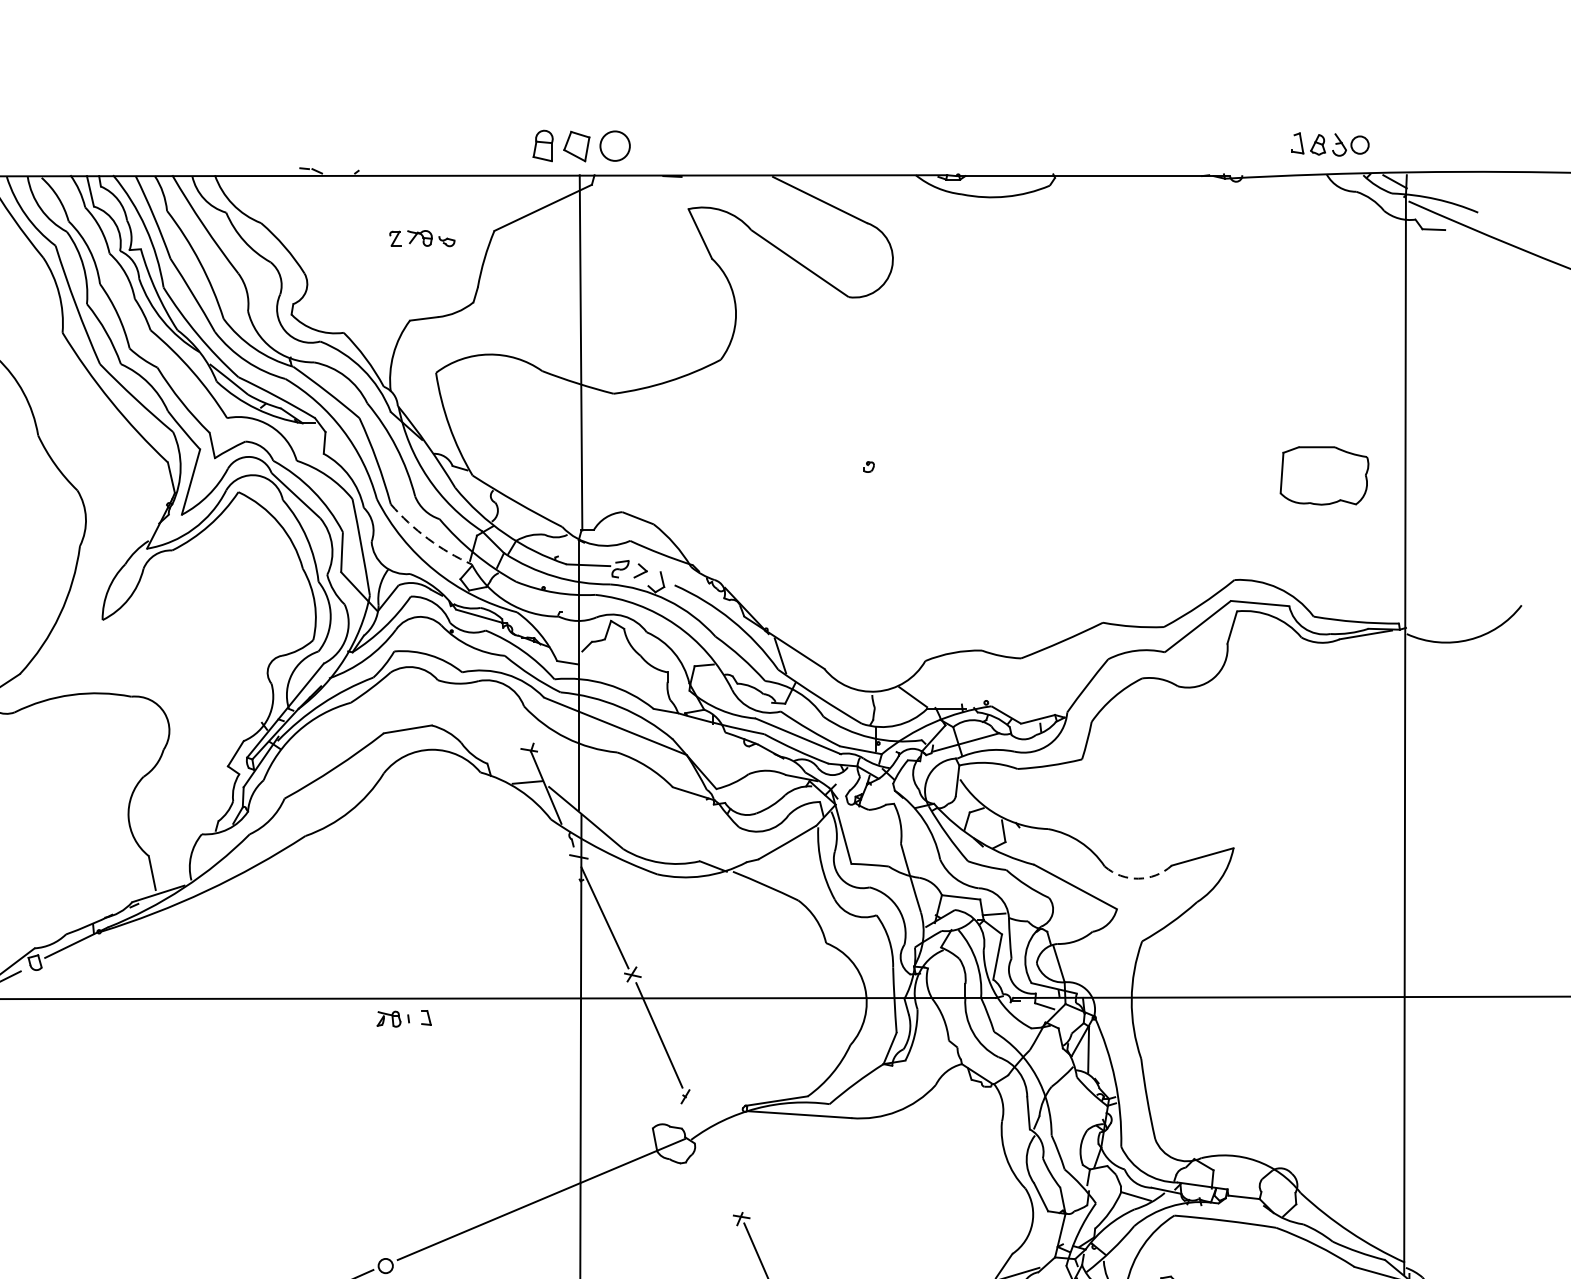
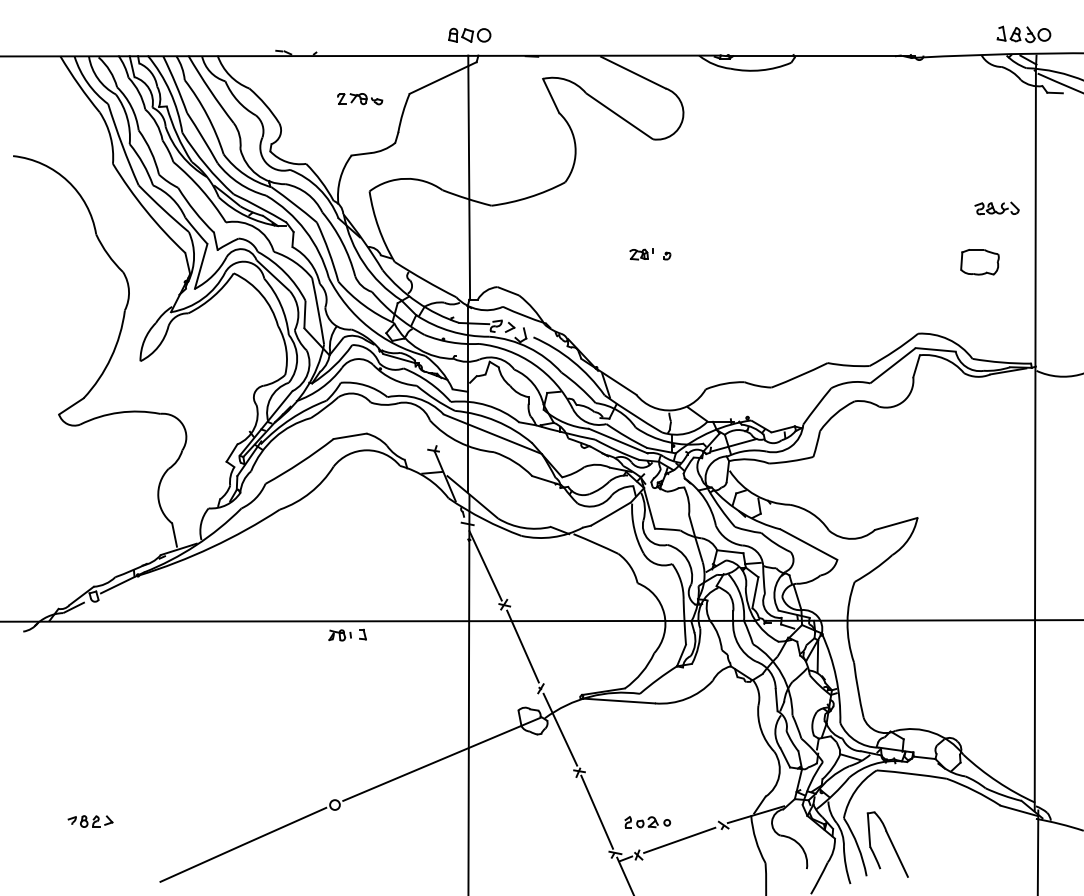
part: (581, 144) -> (469, 34), size x0.62
part: (1329, 144) -> (1023, 34), moved
part: (1348, 397) -> (996, 208), added
part: (831, 464) -> (641, 254), added
part: (1323, 476) -> (979, 262), size x0.62
arc: (428, 538) -> (364, 305), dashed -> solid
arc: (1138, 878) -> (852, 538), dashed -> solid
line: (713, 1156) -> (560, 729), added

